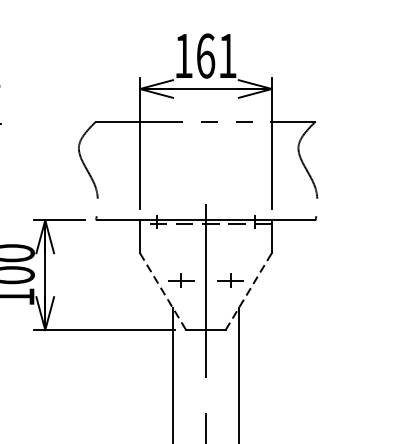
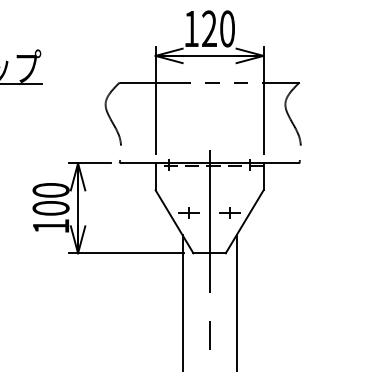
text: (216, 55) -> (218, 28), 161 -> 120
line: (163, 291) -> (174, 221), dashed -> solid
line: (248, 291) -> (244, 221), dashed -> solid

